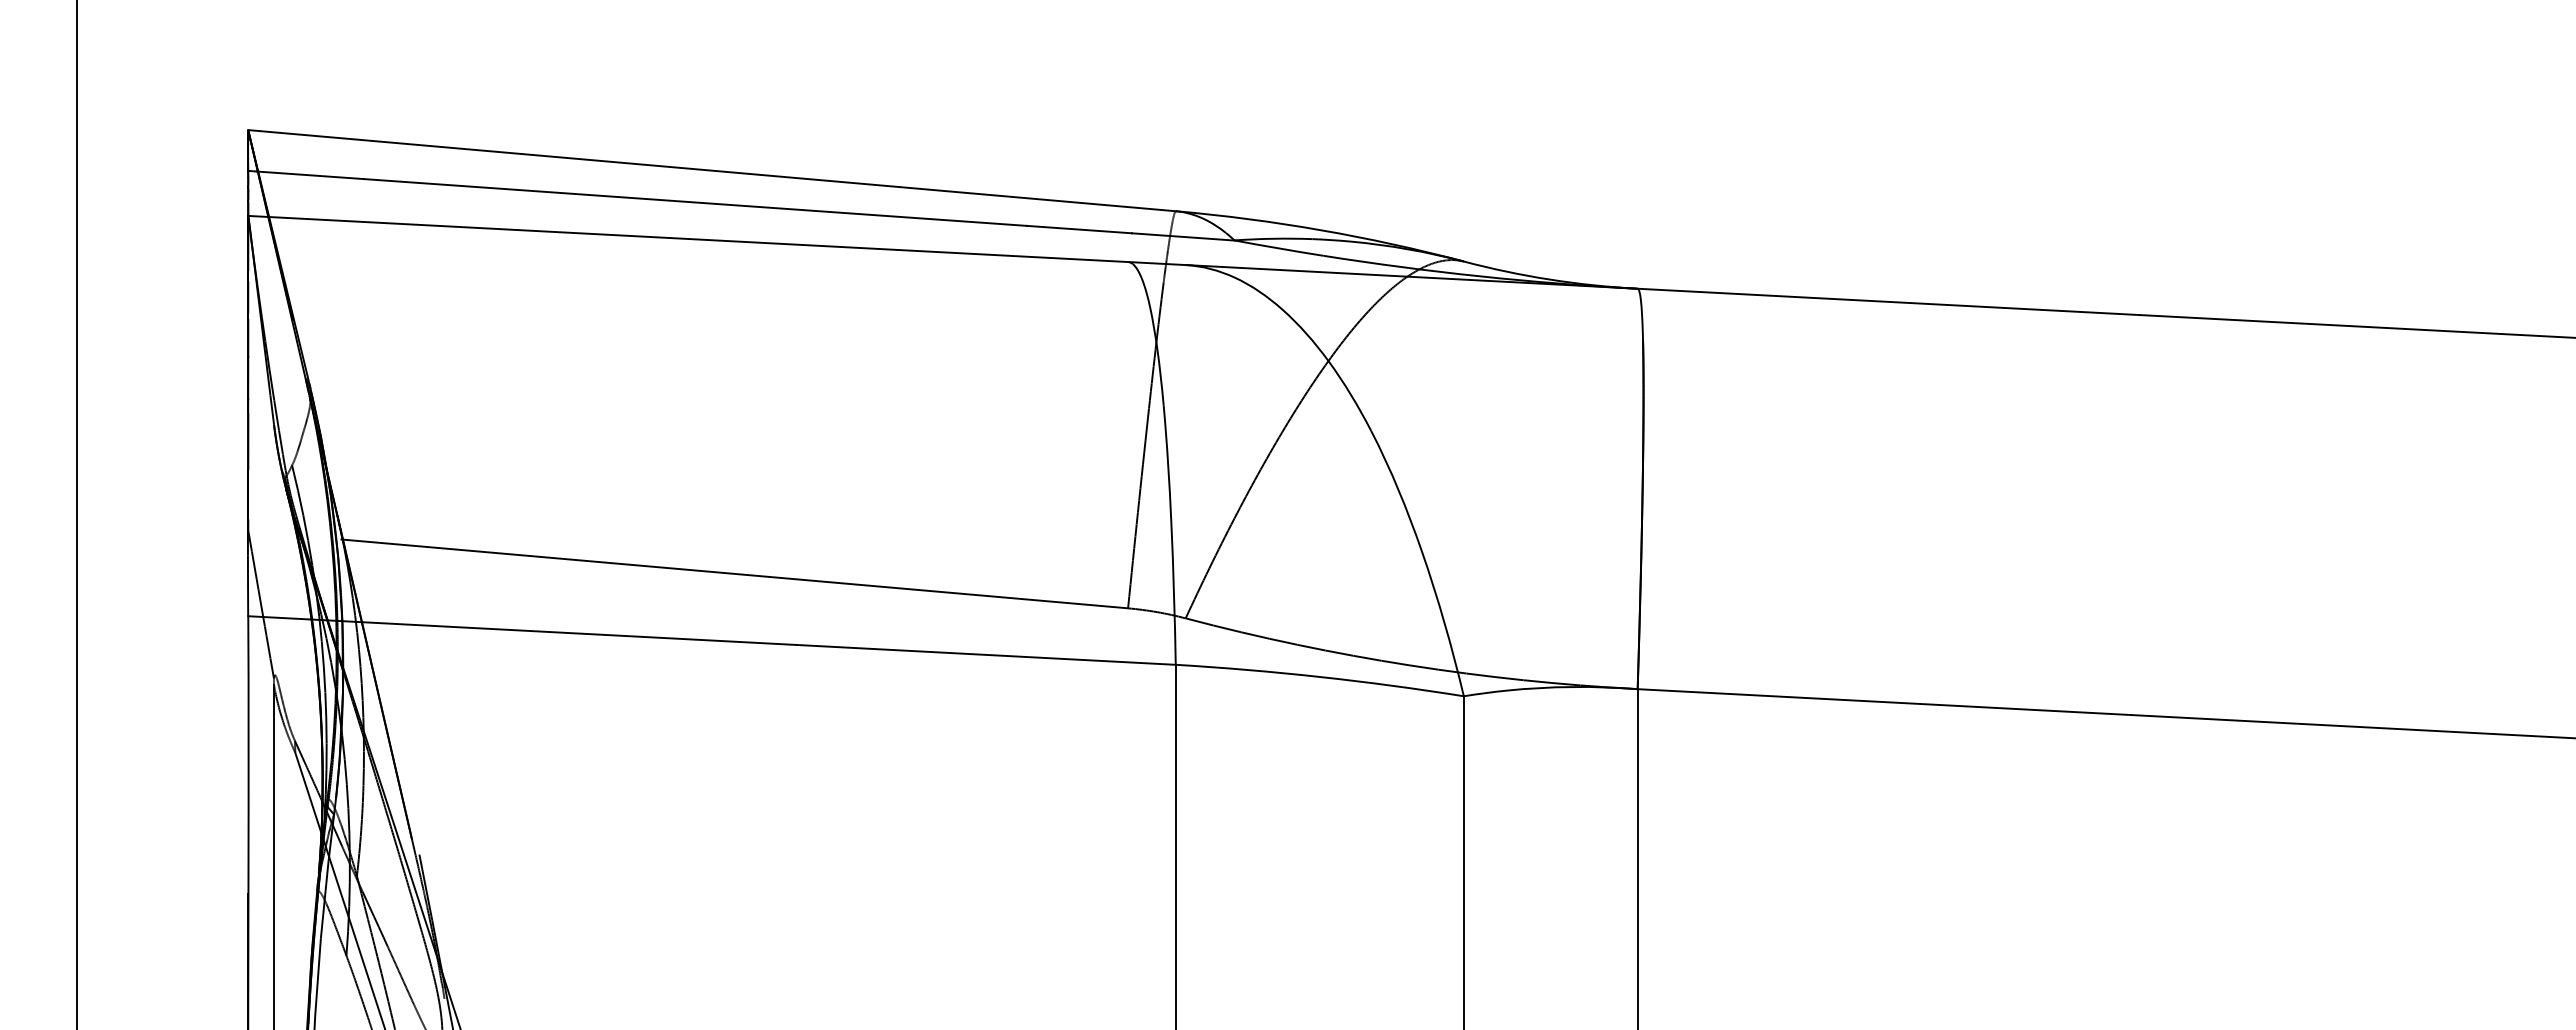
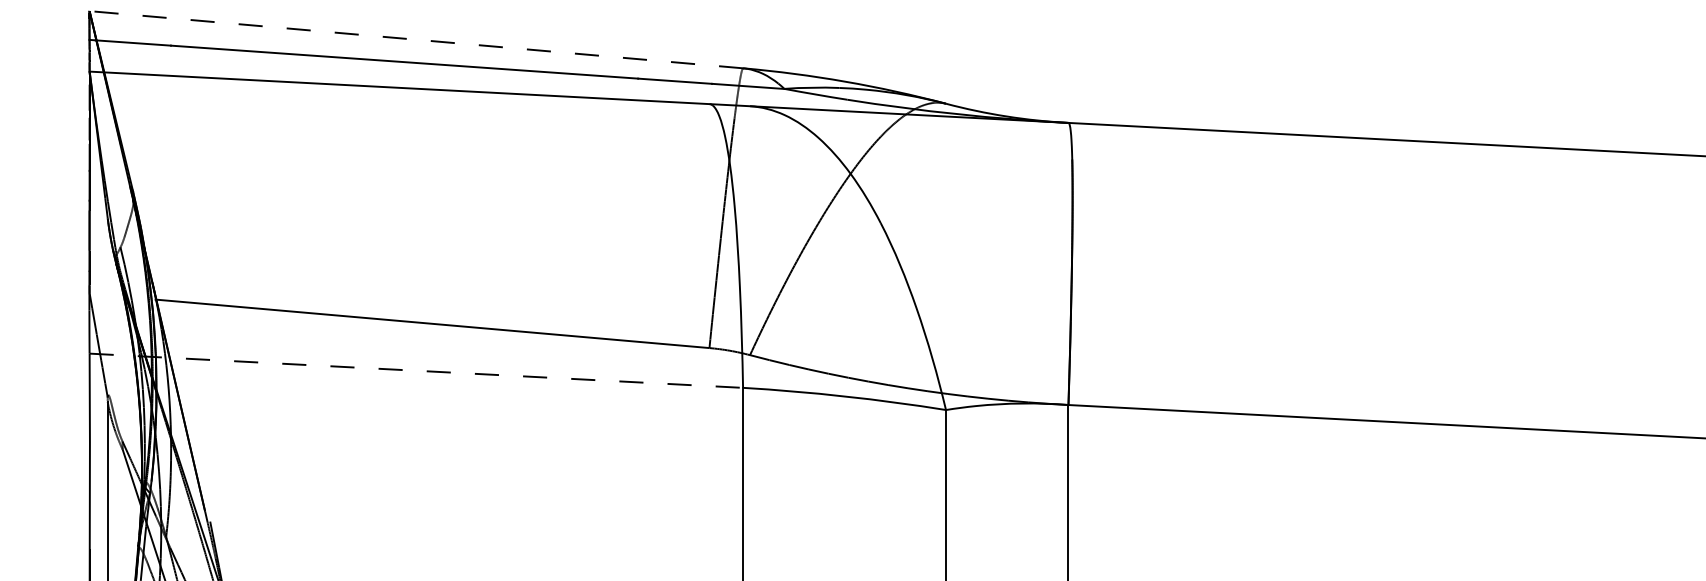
line: (712, 170) -> (416, 39), solid -> dashed
line: (712, 640) -> (416, 370), solid -> dashed

